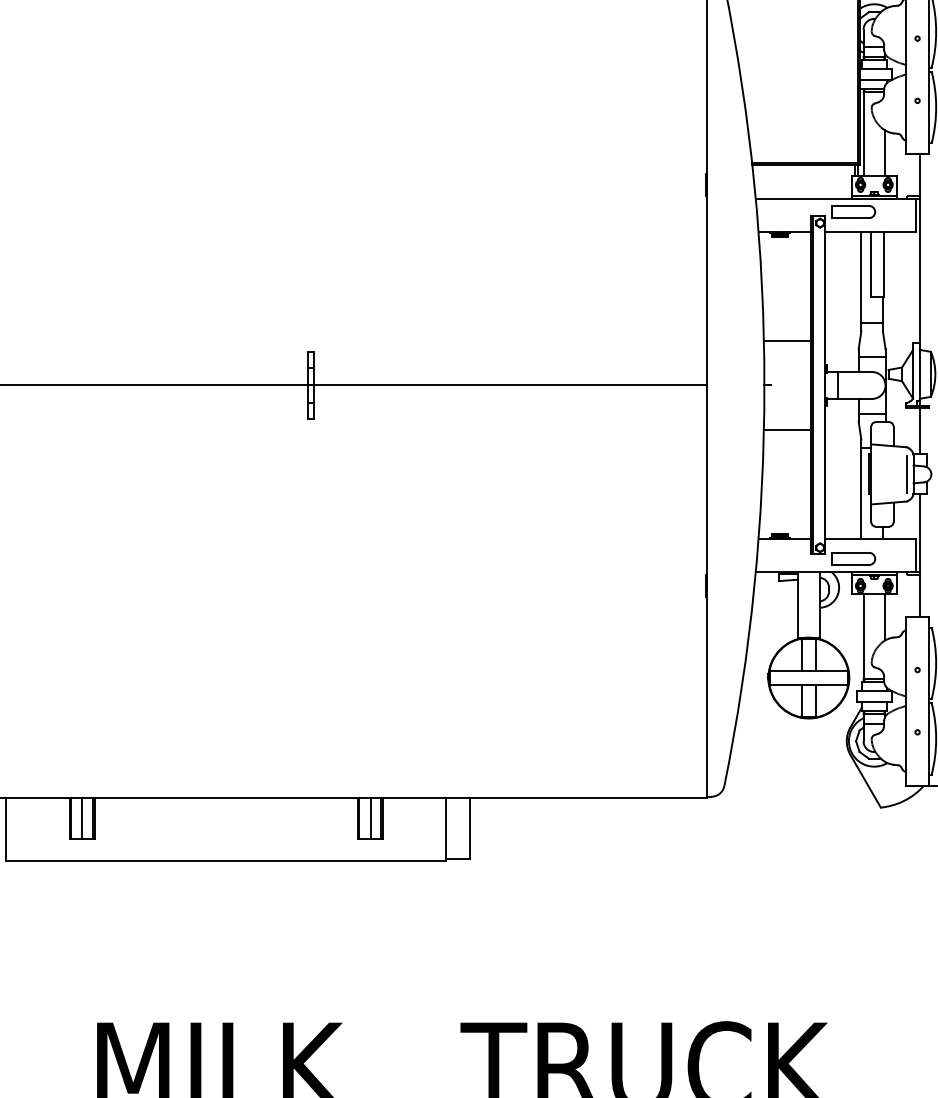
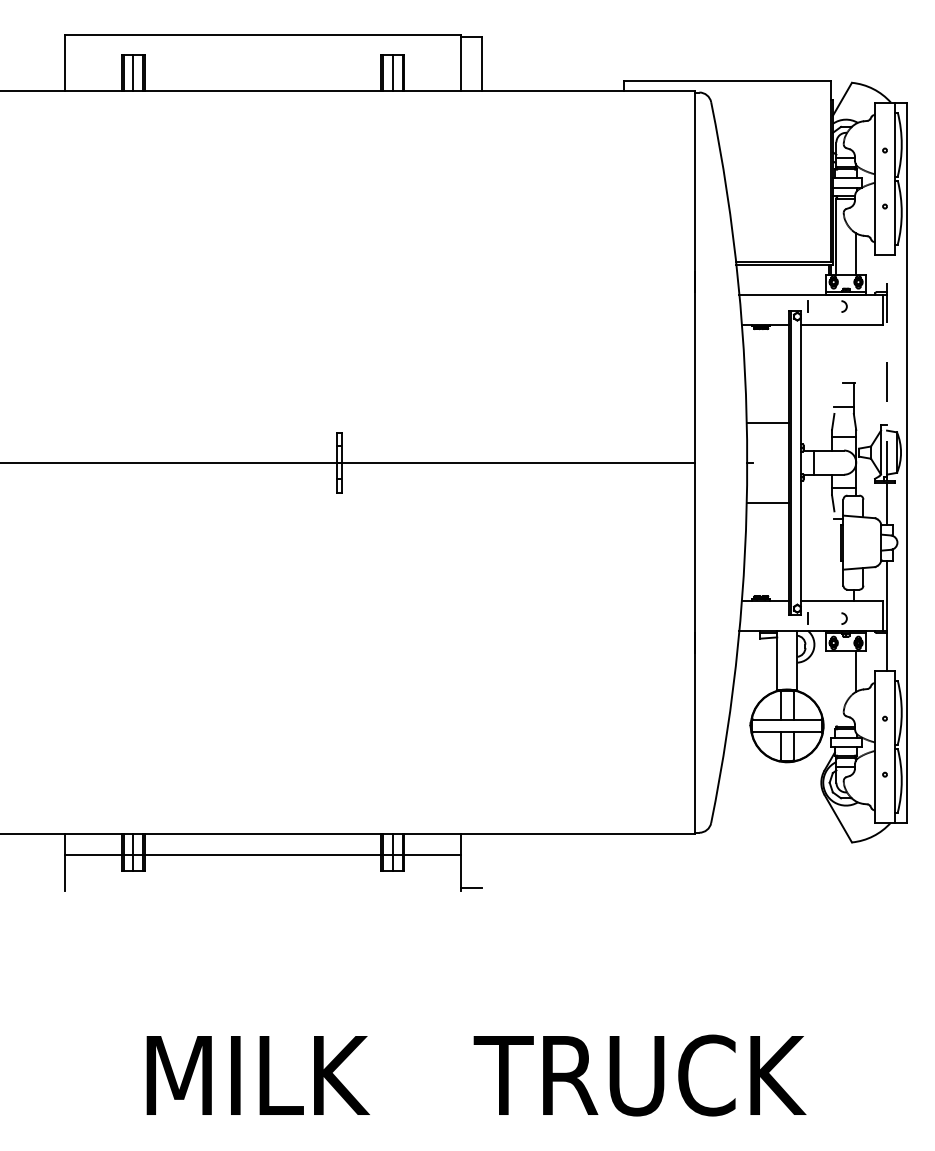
line: (850, 206) -> (824, 301), removed
line: (850, 218) -> (824, 312), removed
line: (871, 264) -> (843, 353), removed
line: (884, 264) -> (855, 353), removed
line: (920, 279) -> (887, 367), solid -> dashed
line: (861, 280) -> (834, 368), removed
line: (906, 474) -> (875, 542), removed
line: (861, 488) -> (834, 555), removed
line: (850, 553) -> (824, 613), removed
line: (850, 565) -> (824, 624), removed
line: (863, 636) -> (836, 688), removed
line: (470, 827) -> (482, 860), removed
line: (226, 861) -> (263, 854), moved

